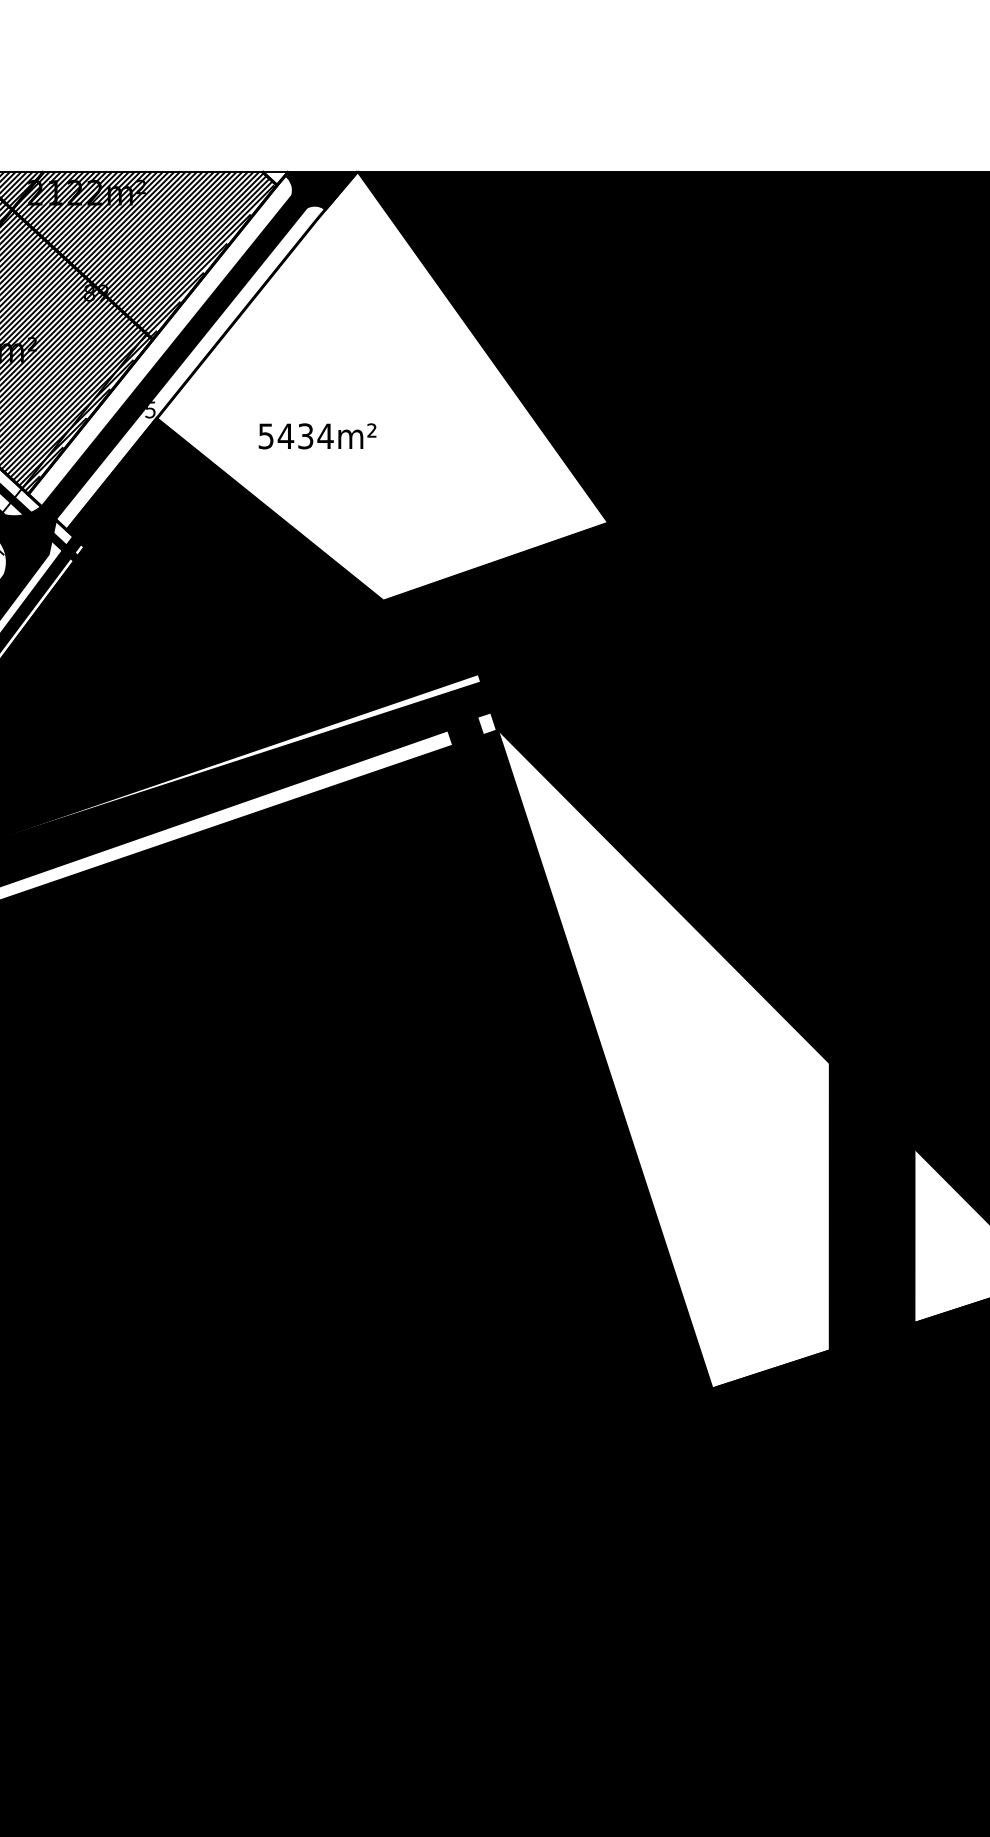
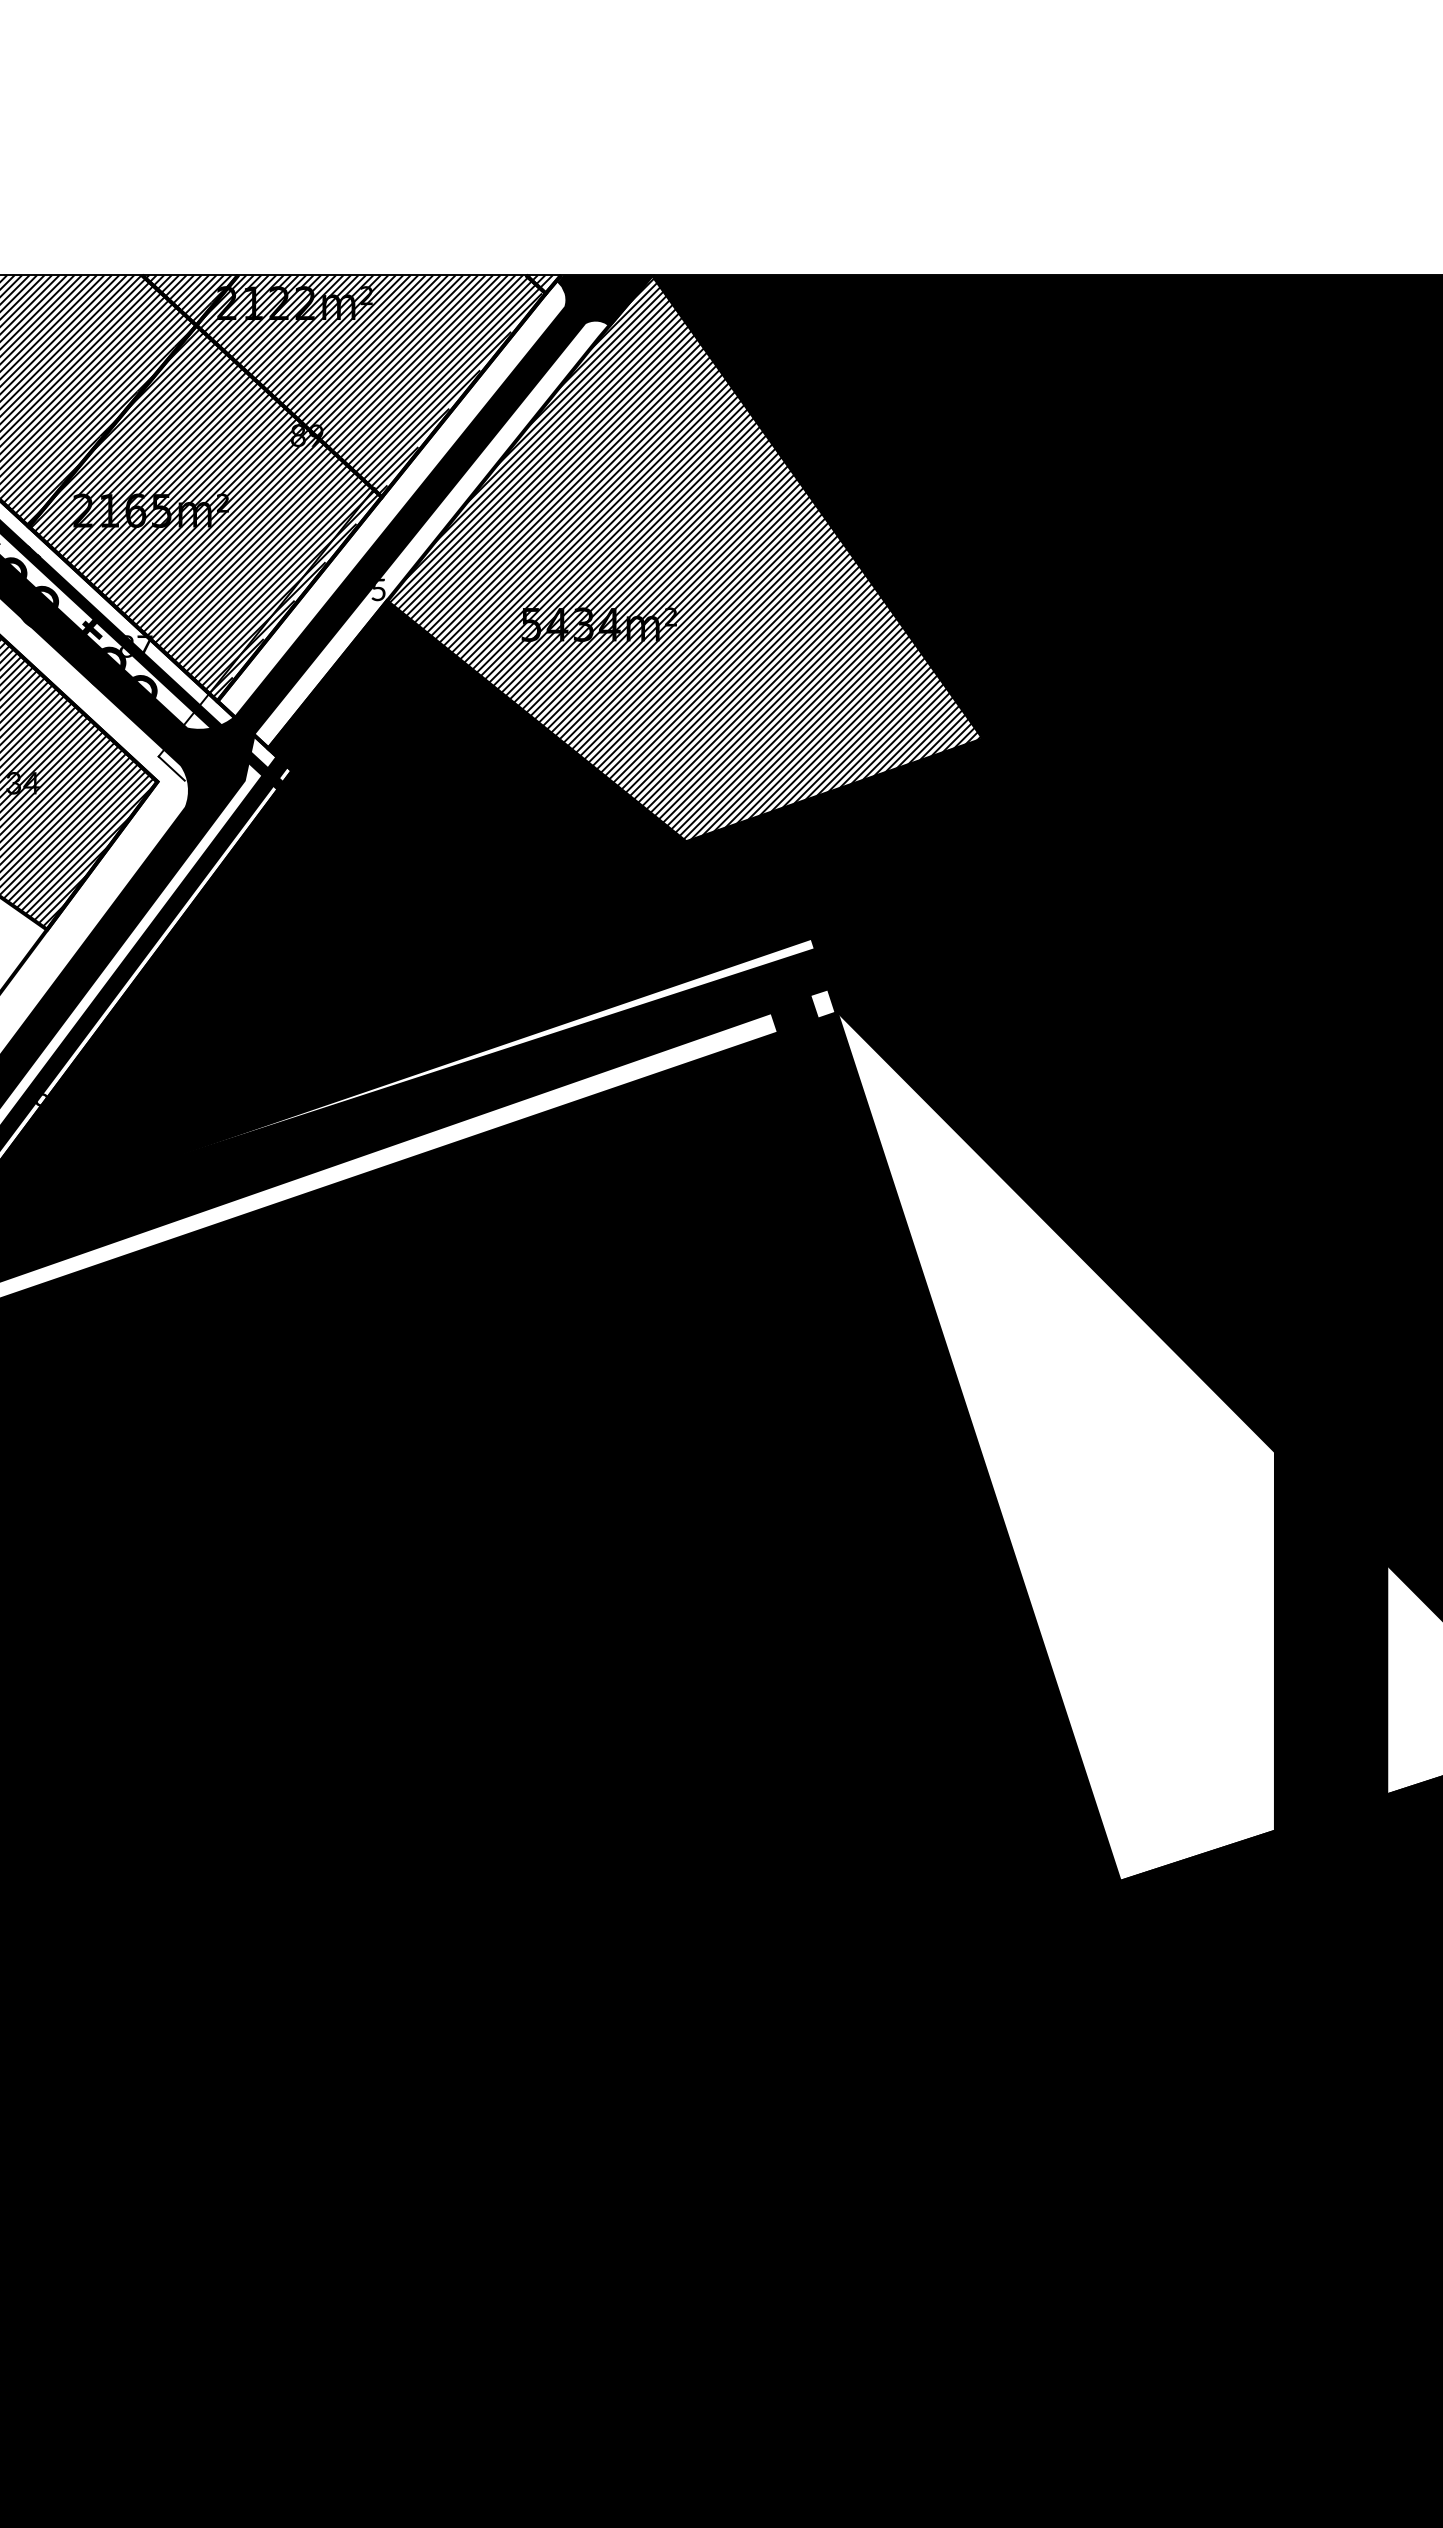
hatch: (273, 176) -> (540, 281), added
hatch: (382, 386) -> (685, 559), added

